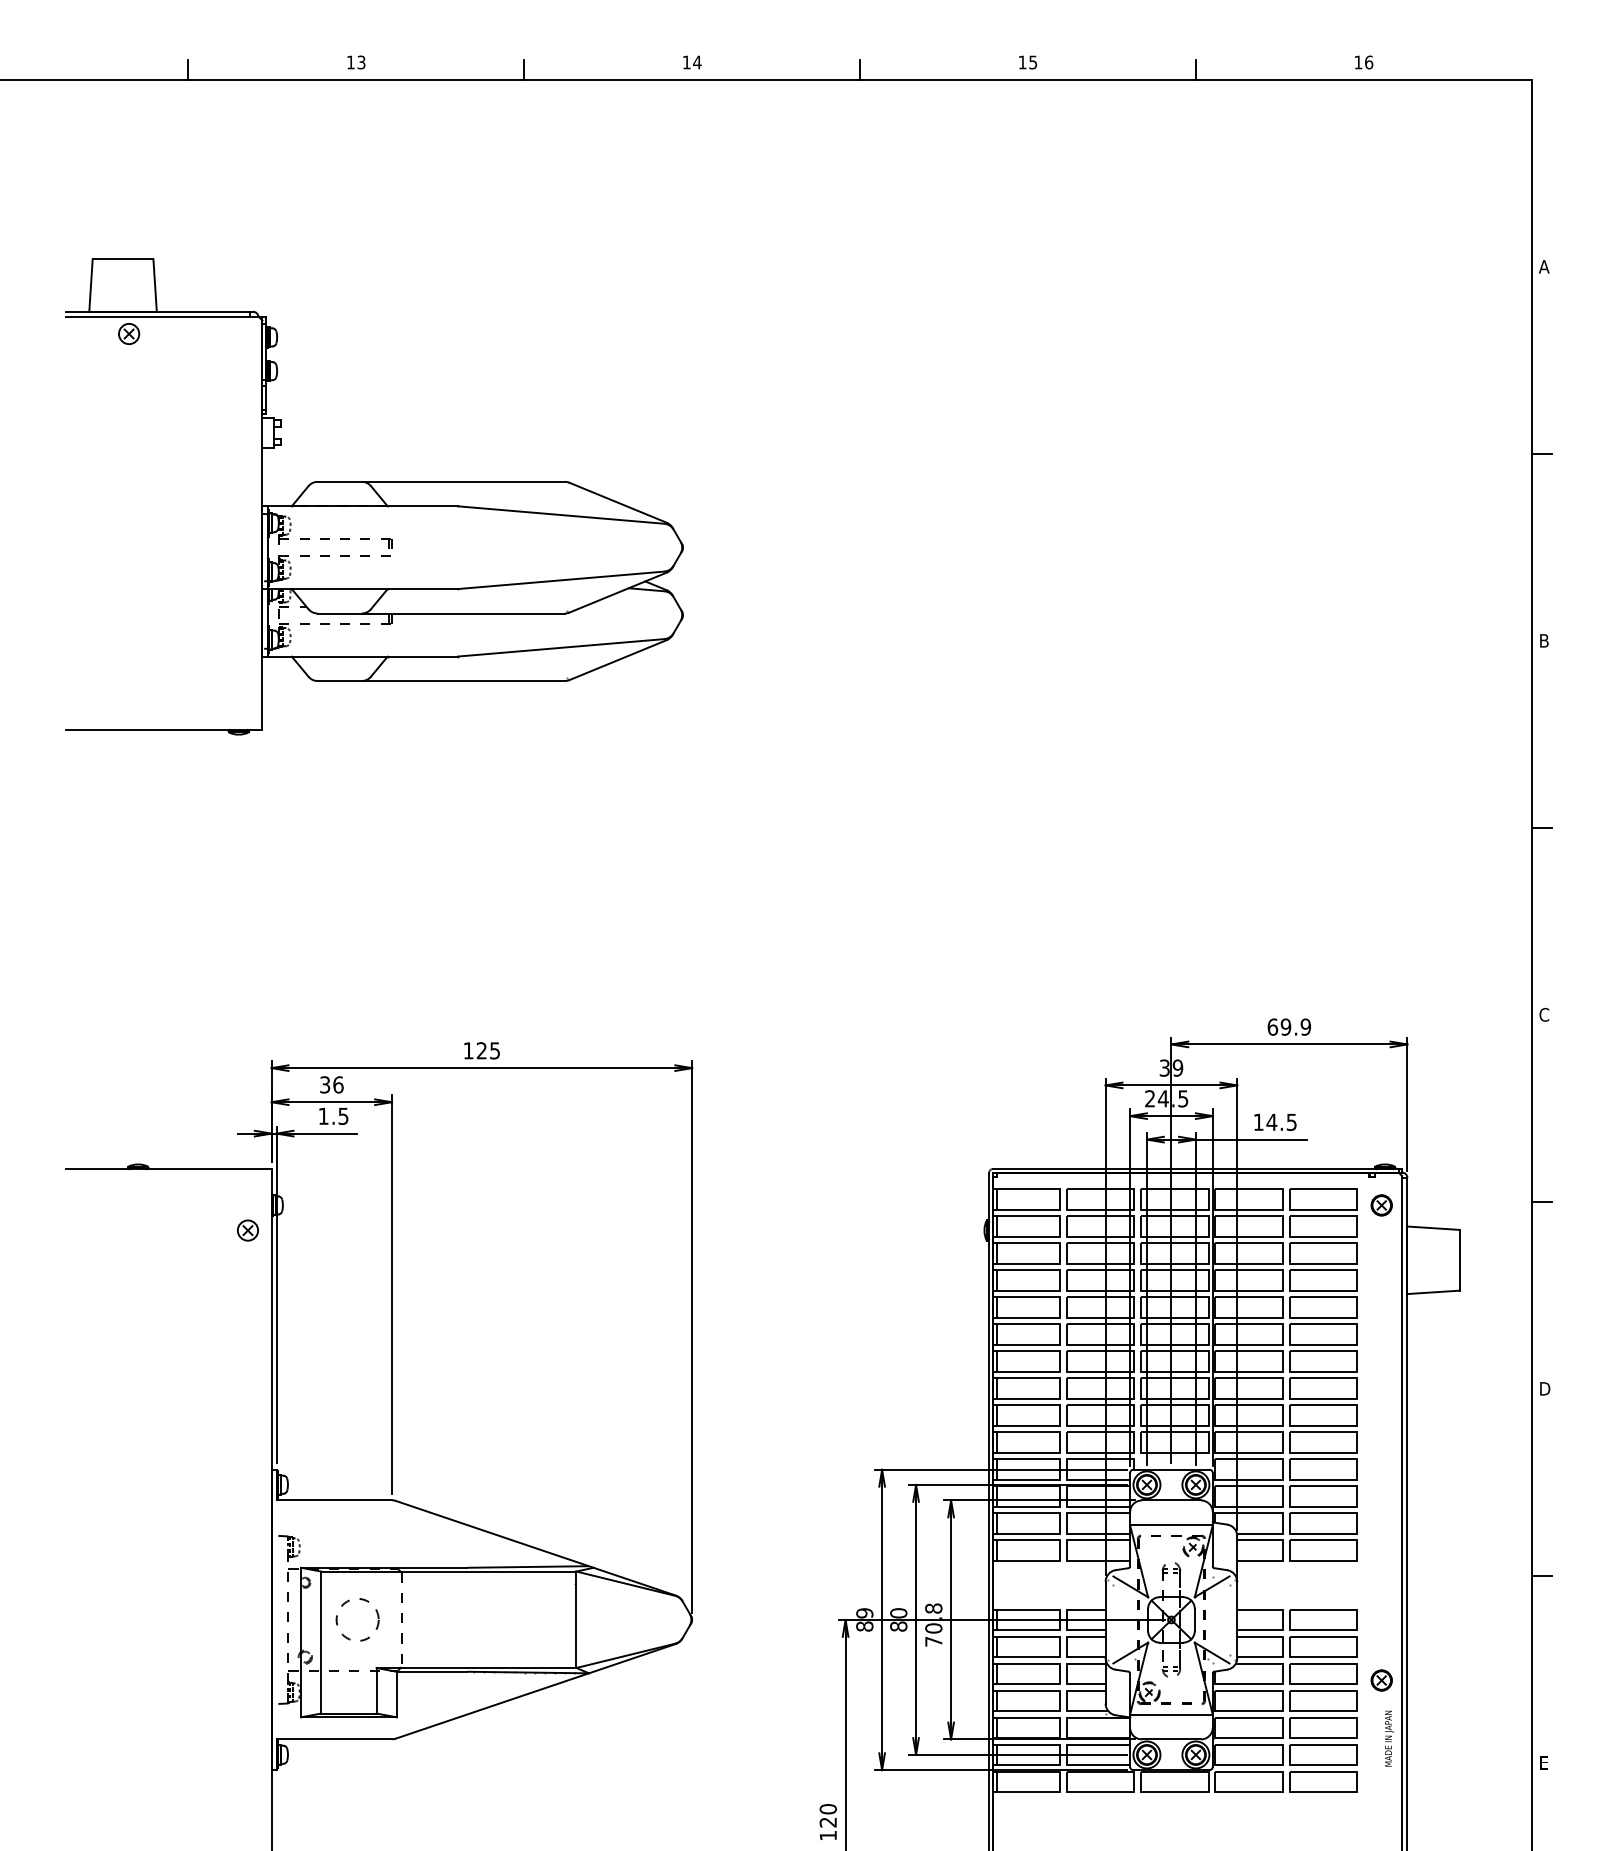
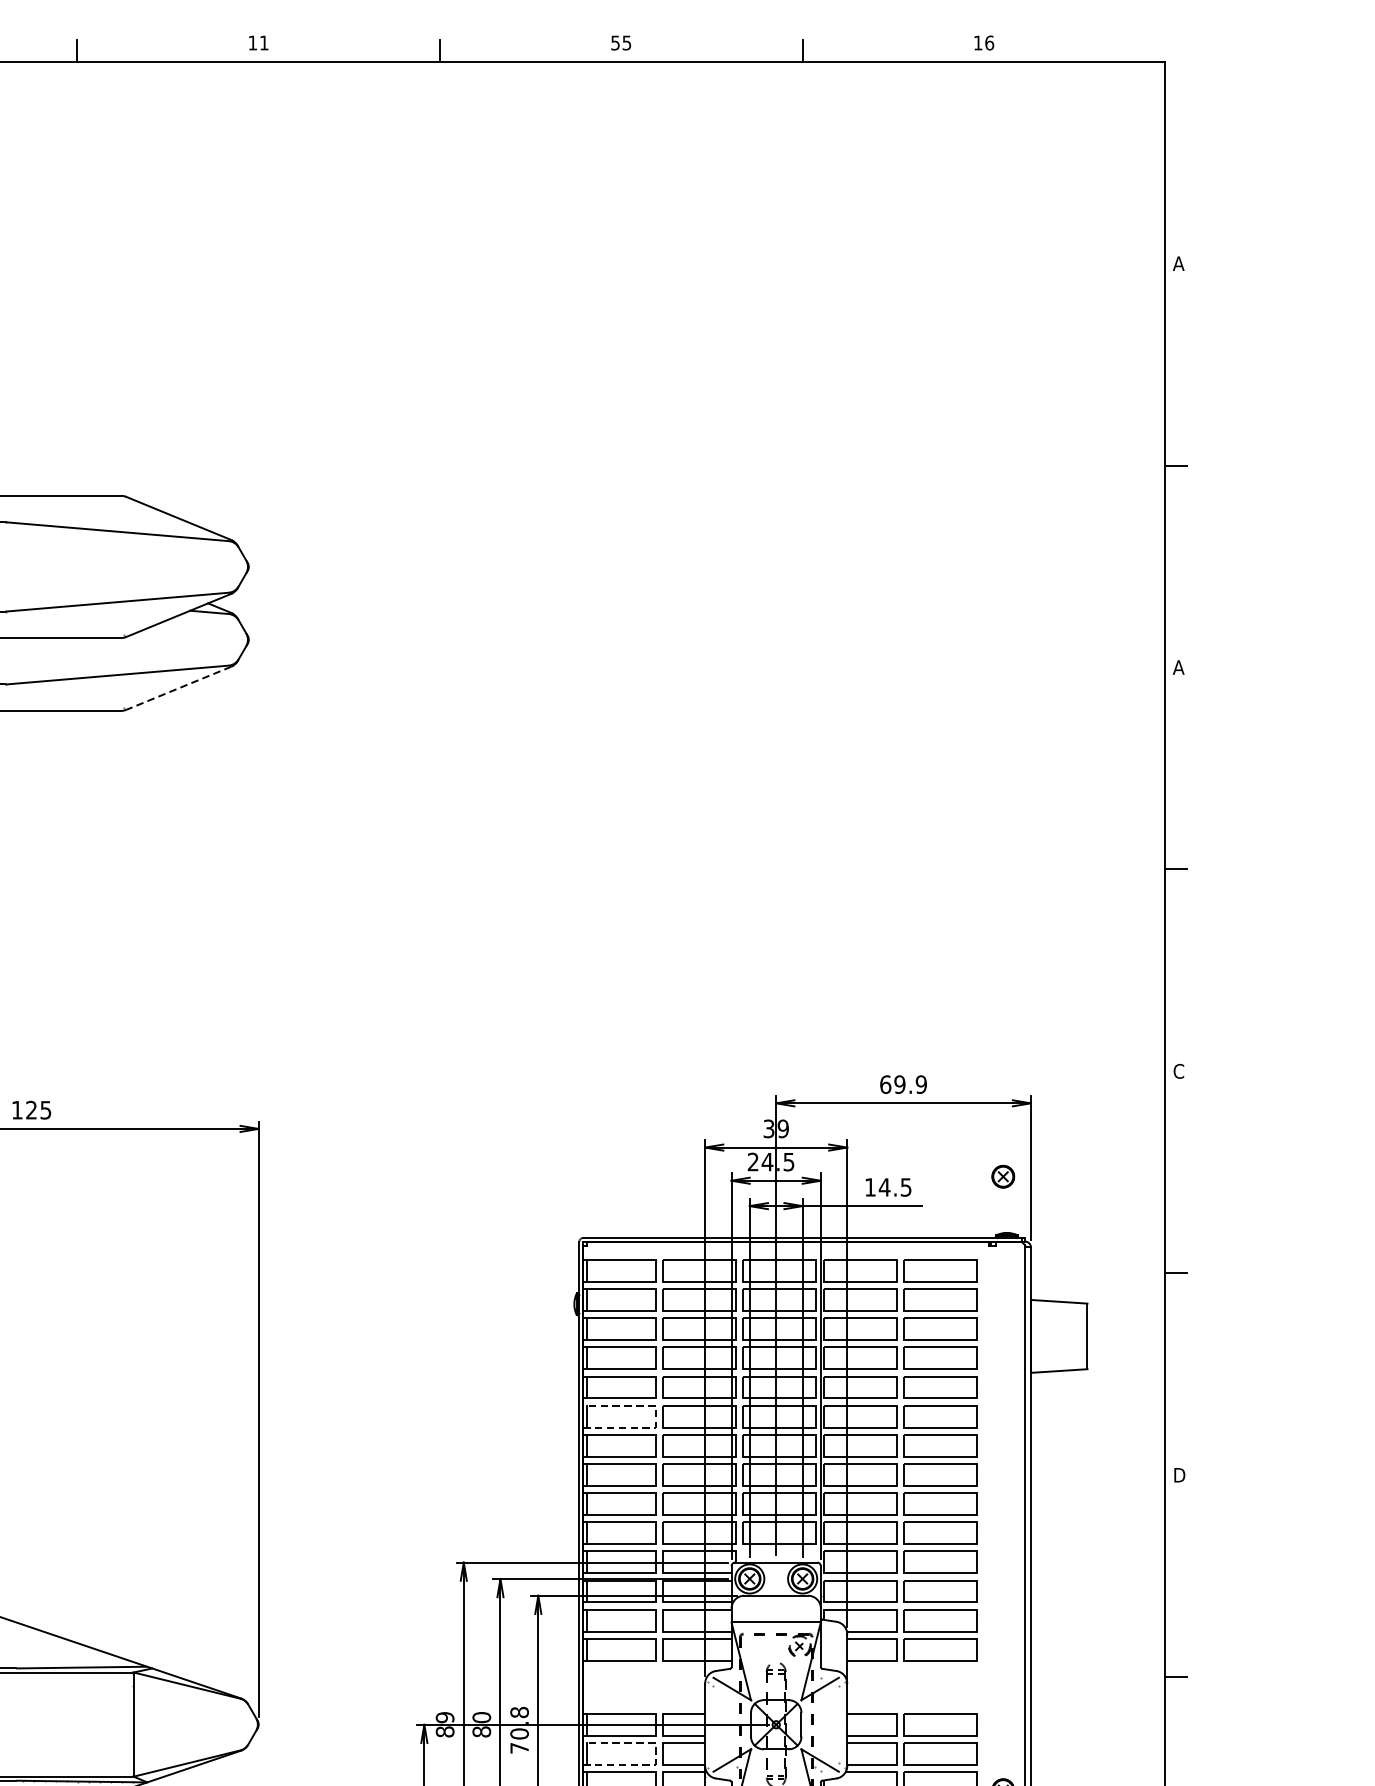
text: (697, 62) -> (264, 43), 14 -> 11
text: (1022, 62) -> (615, 43), 15 -> 55
text: (1543, 640) -> (1177, 667), B -> A
line: (618, 660) -> (179, 688), solid -> dashed
part: (1381, 1205) -> (1003, 1176), moved
line: (1060, 1334) -> (656, 1416), solid -> dashed
line: (1060, 1646) -> (656, 1753), solid -> dashed

